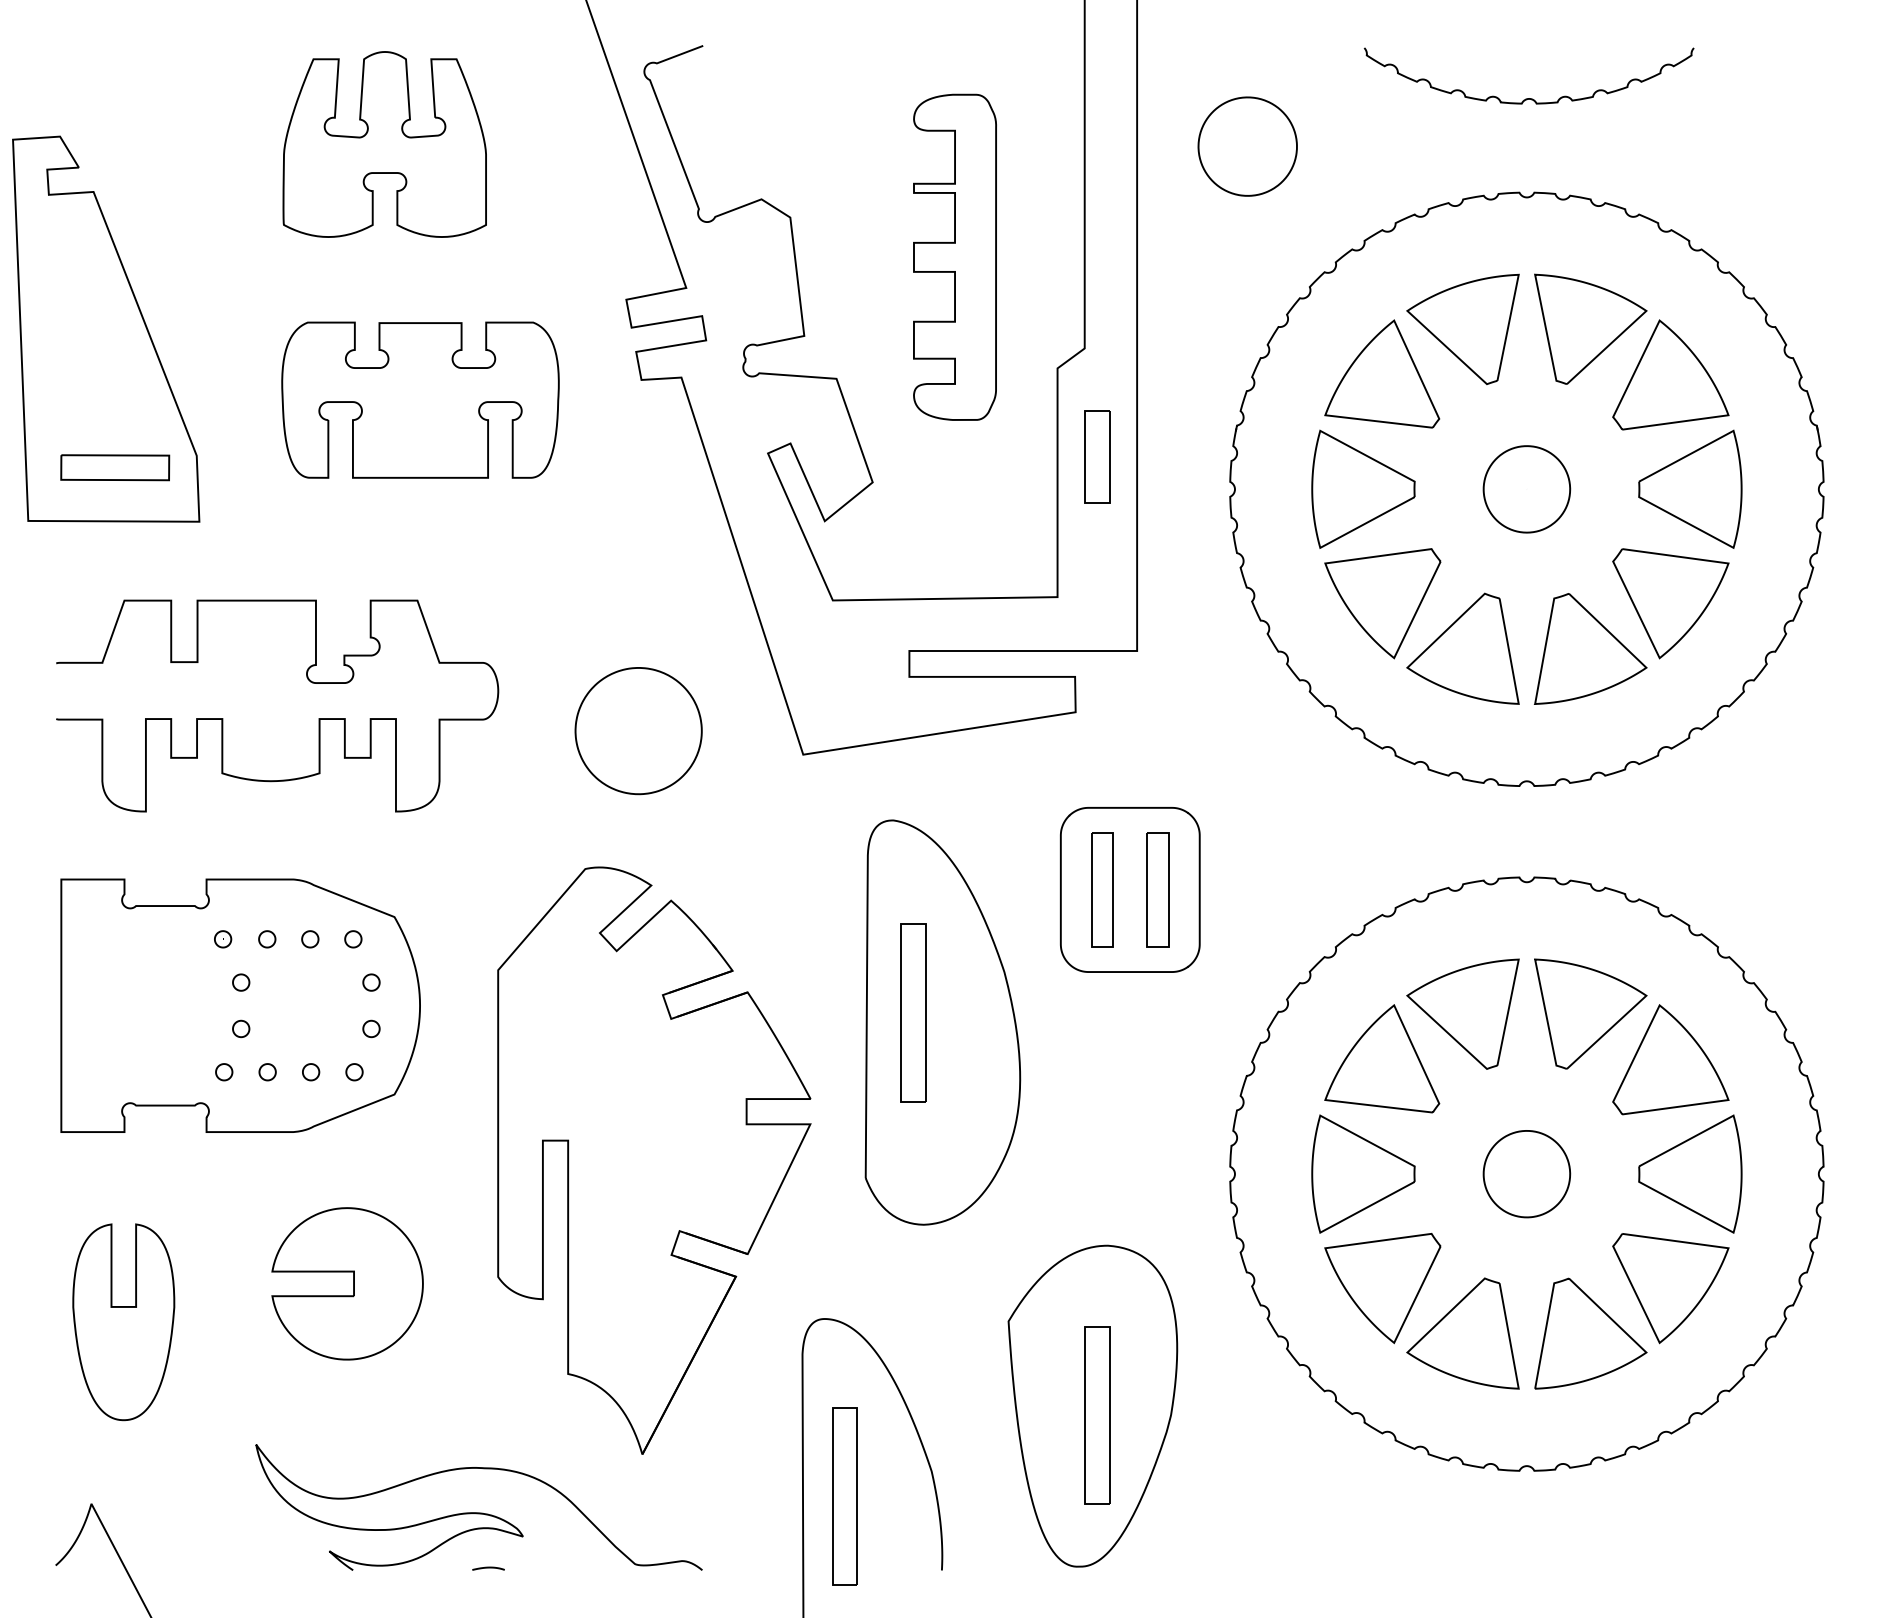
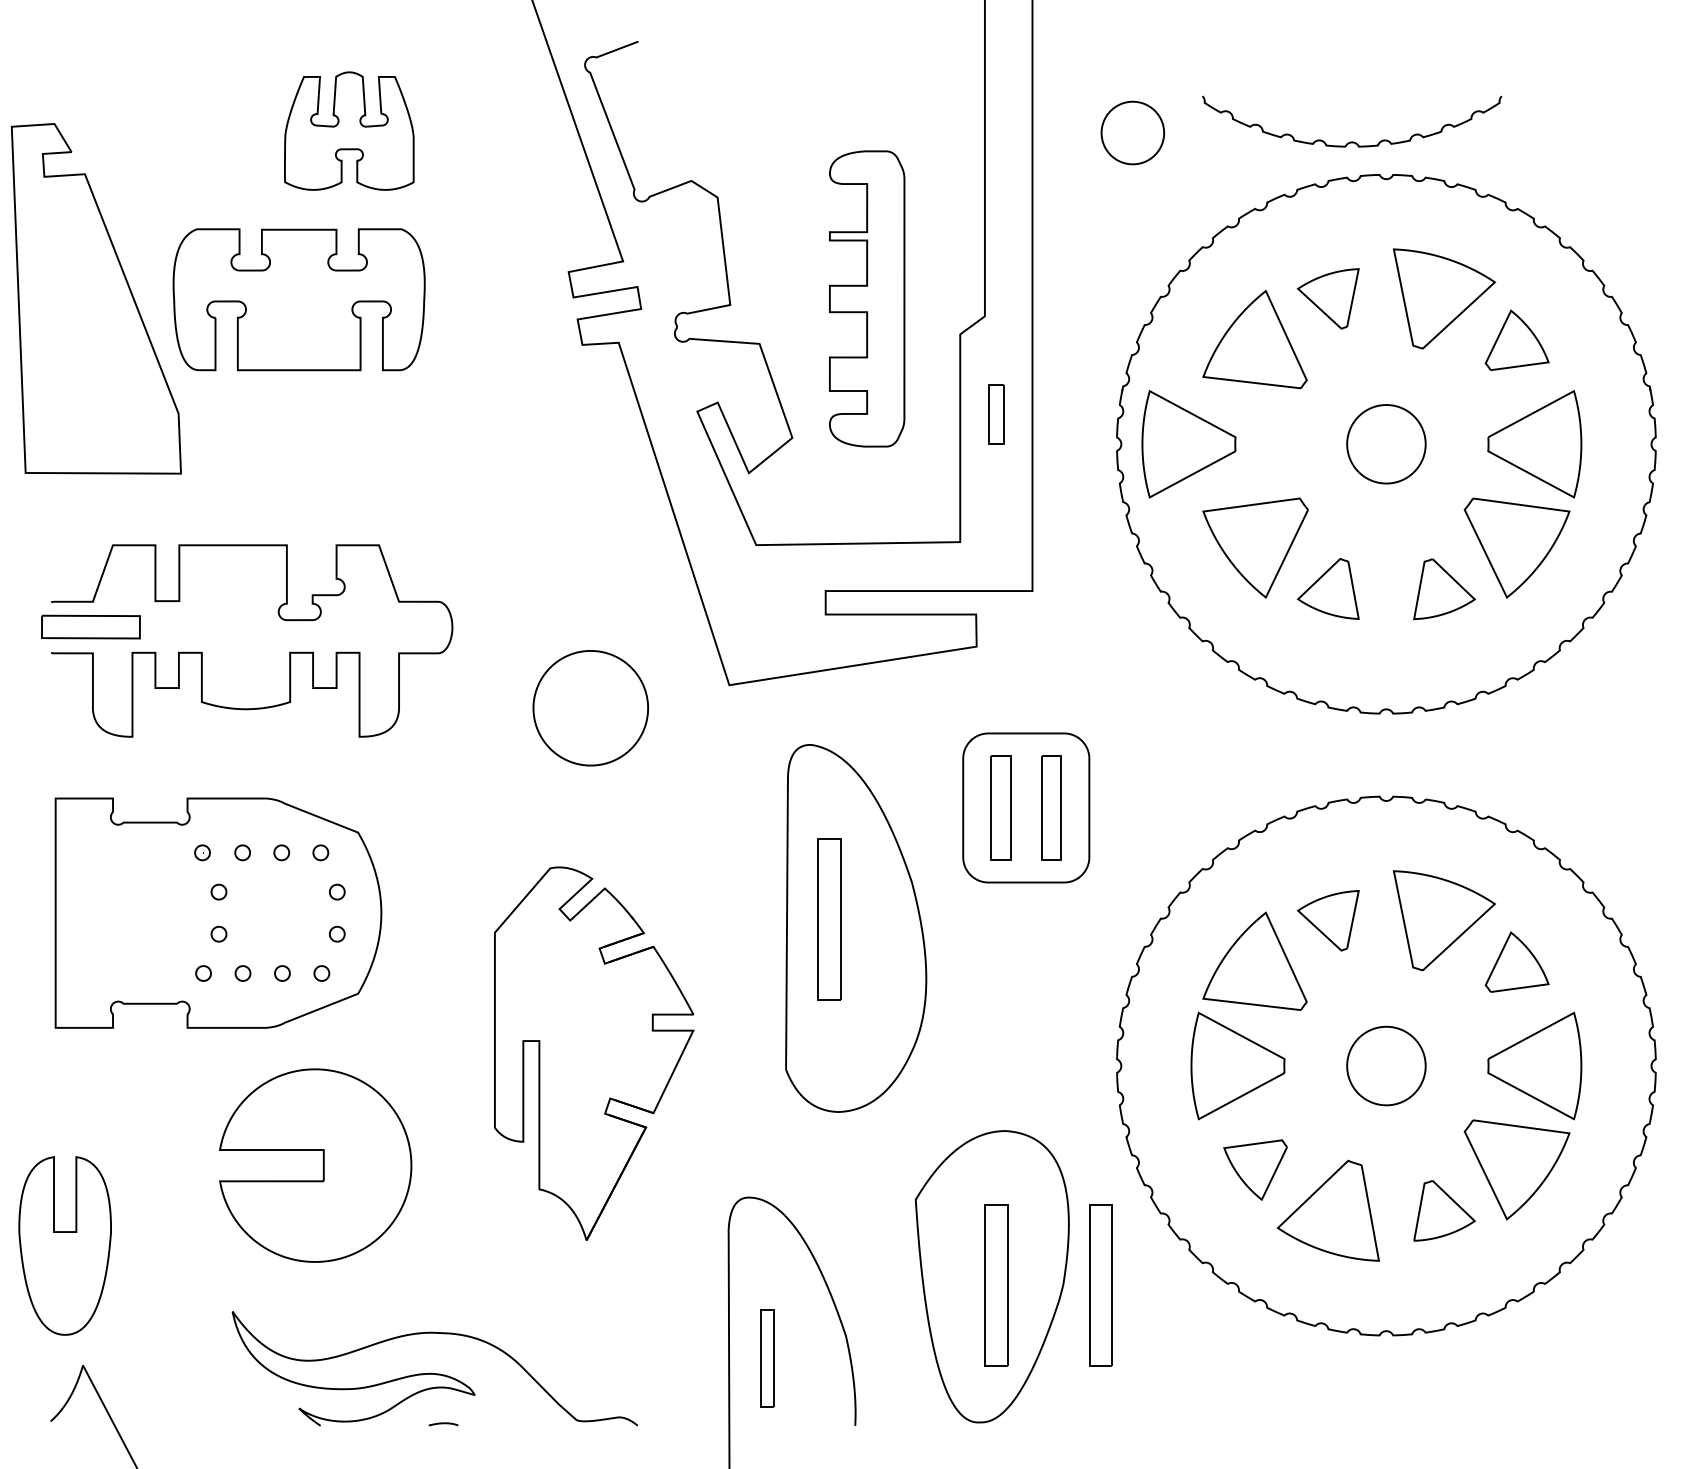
curve: (1528, 98) -> (1351, 142), moved
part: (384, 144) -> (349, 131), size x0.7
part: (1247, 146) -> (1132, 132), size x0.7
part: (954, 256) -> (866, 298), moved
part: (1462, 328) -> (1327, 298), size x0.6
part: (1670, 374) -> (1516, 339), size x0.6
part: (420, 399) -> (299, 299), moved
part: (1097, 456) -> (996, 414), size x0.7
part: (115, 467) -> (91, 626), moved
part: (1363, 488) -> (1189, 443), moved
part: (1462, 648) -> (1327, 588), size x0.6
part: (1590, 648) -> (1444, 588), size x0.6
part: (638, 731) -> (590, 708), moved
part: (1462, 1013) -> (1327, 920), size x0.6
part: (1670, 1059) -> (1516, 961), size x0.6
part: (654, 1160) -> (594, 1053), size x0.7
part: (347, 1283) -> (315, 1165), size x1.4
part: (1382, 1288) -> (1255, 1169), size x0.6
part: (123, 1322) -> (64, 1246), moved
part: (1590, 1333) -> (1444, 1210), size x0.6
part: (1212, 1415) -> (1100, 1285), added
part: (844, 1496) -> (766, 1358), size x0.6

